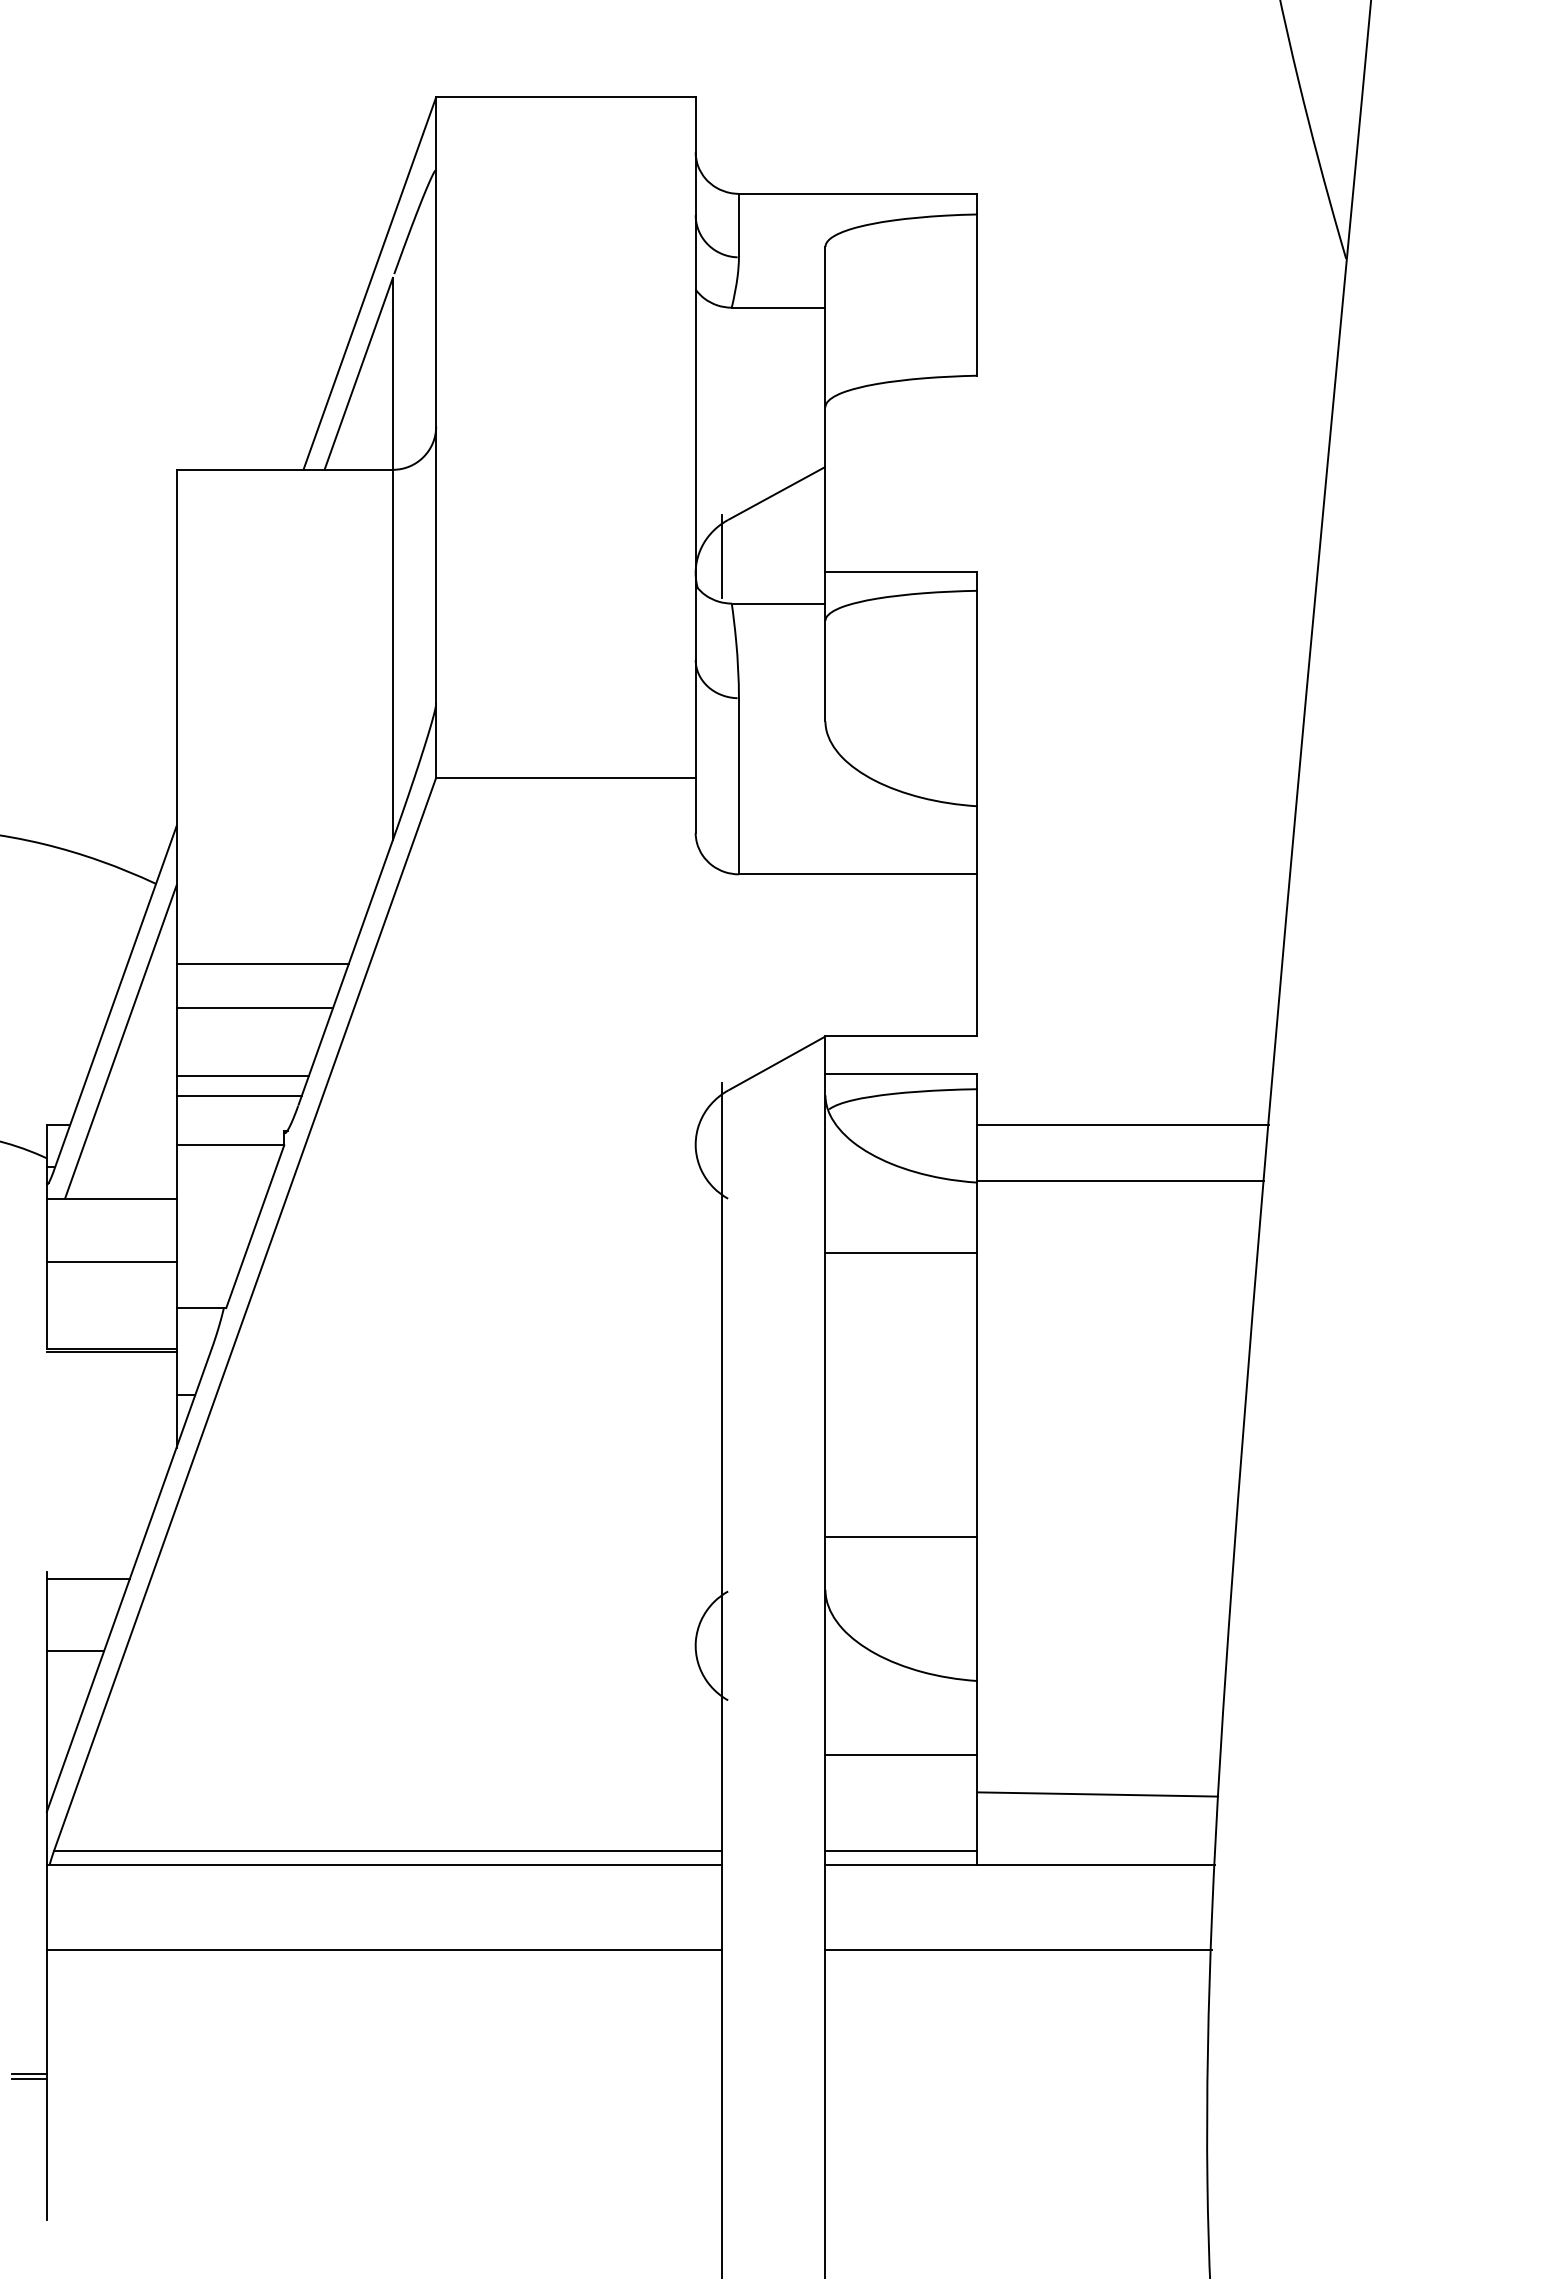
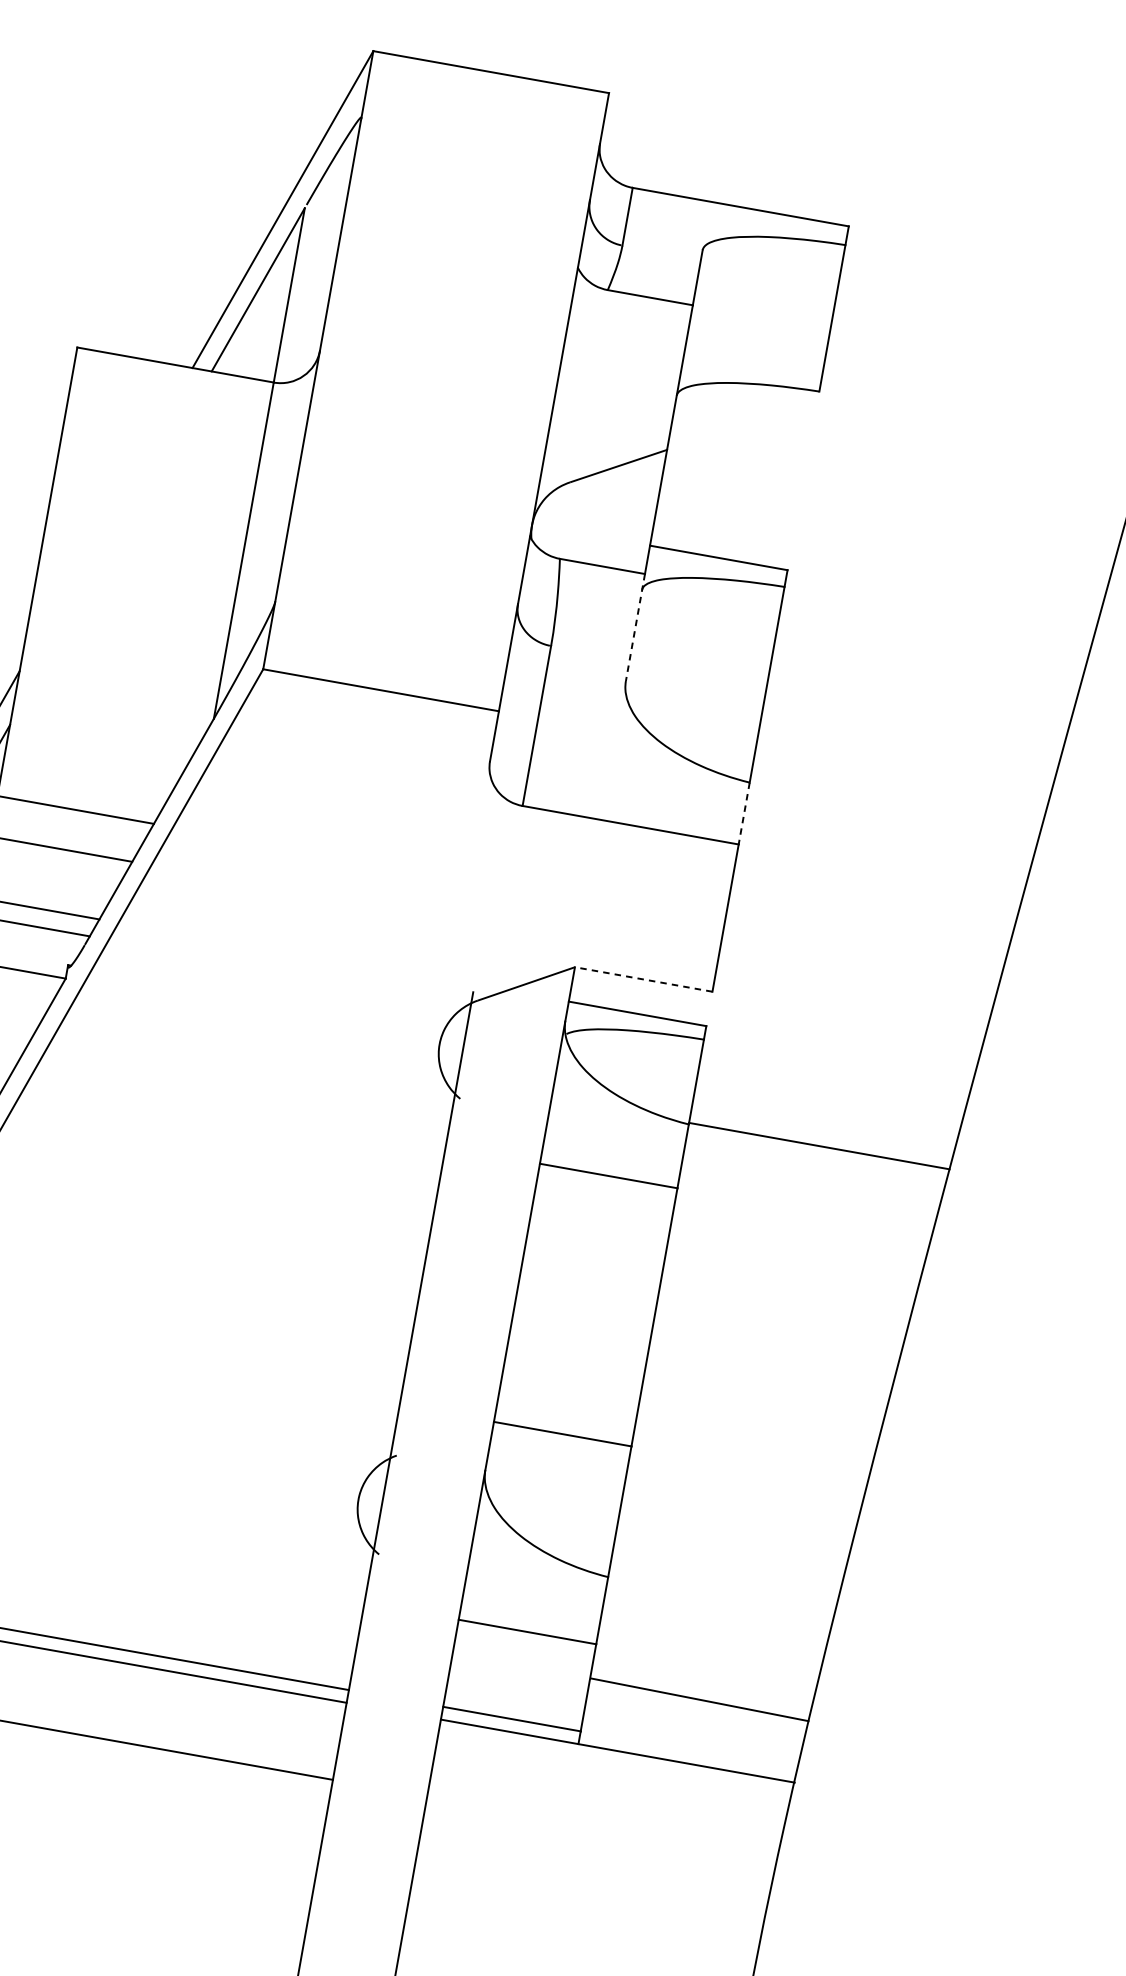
line: (721, 556) -> (558, 514), removed
line: (825, 662) -> (635, 627), solid -> dashed
line: (976, 840) -> (743, 813), solid -> dashed
line: (901, 1036) -> (644, 979), solid -> dashed
line: (1122, 1125) -> (830, 1096), removed
line: (1018, 1949) -> (602, 1827), removed

